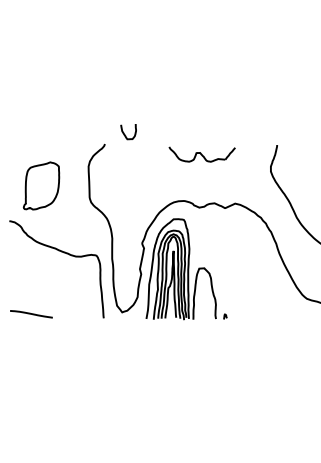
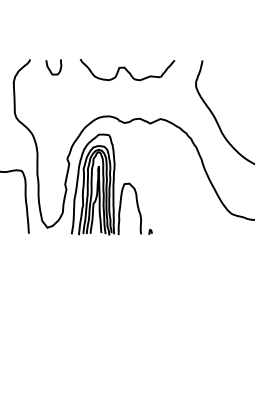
curve: (125, 134) -> (50, 69), moved
part: (201, 154) -> (126, 69), size x1.43

